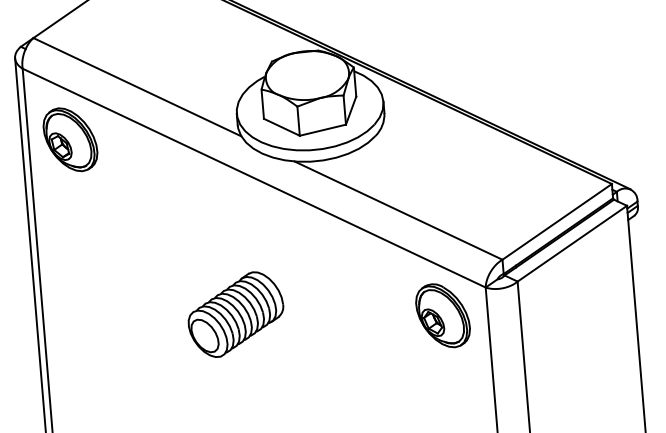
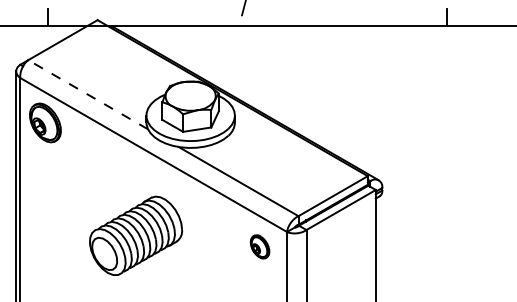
line: (136, 86) -> (87, 94), solid -> dashed
part: (235, 313) -> (135, 235), size x1.6
part: (441, 315) -> (259, 246), size x0.6

